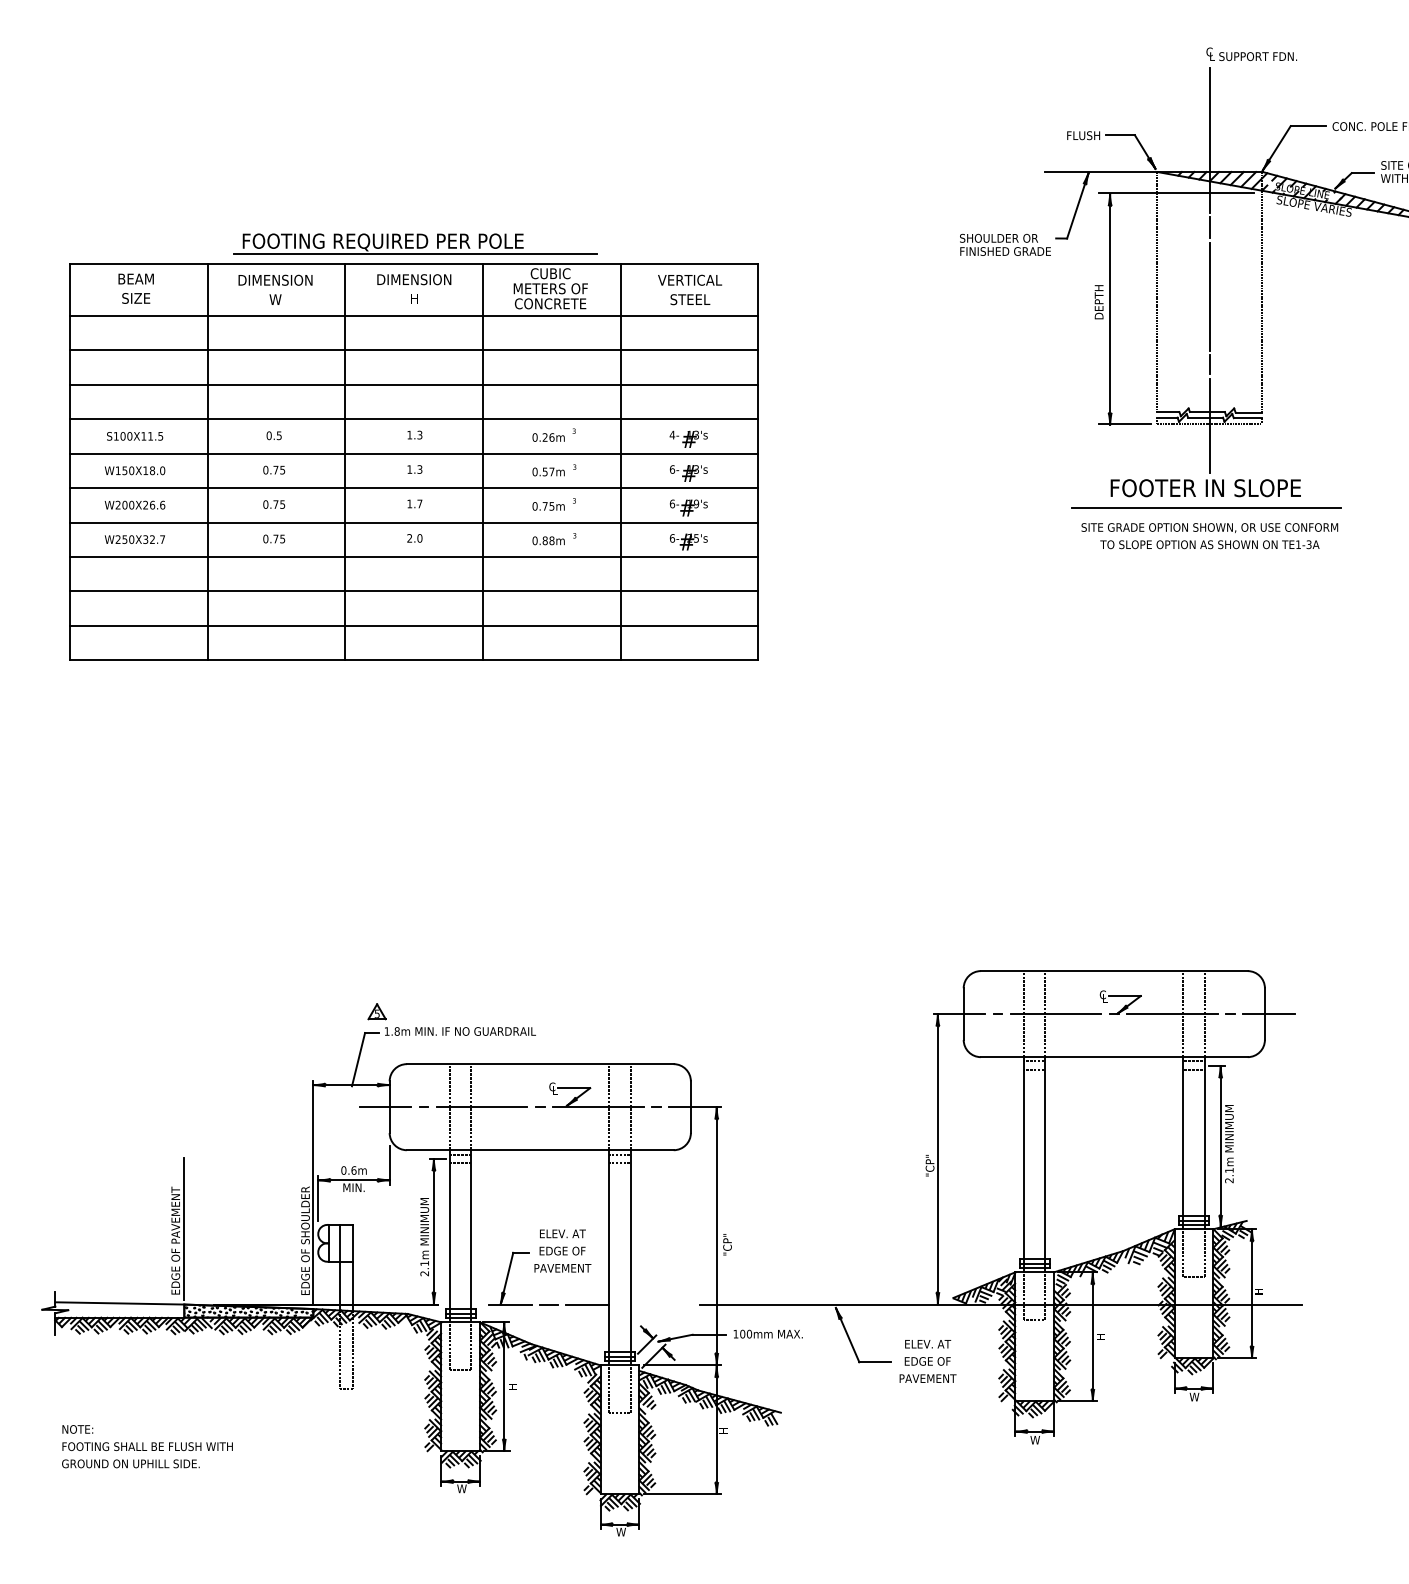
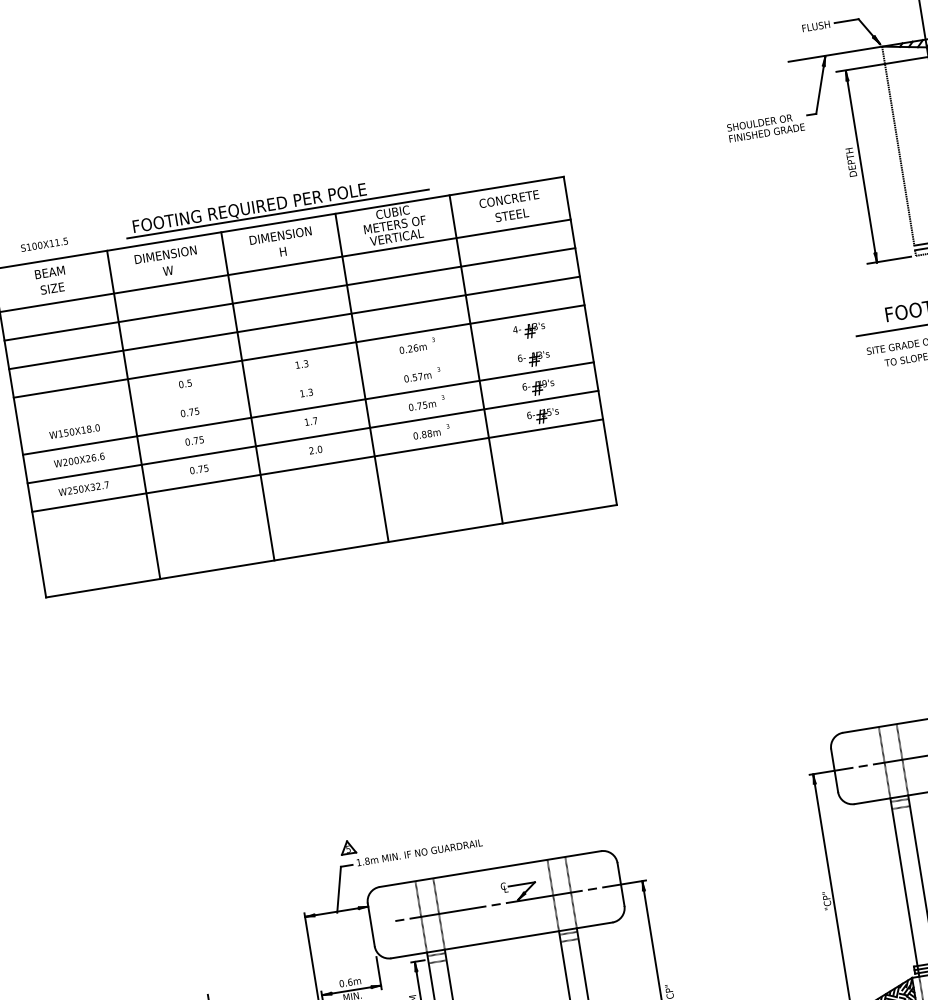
text: (689, 279) -> (508, 198), VERTICAL -> CONCRETE
text: (550, 303) -> (396, 237), CONCRETE -> VERTICAL
text: (135, 436) -> (44, 244), moved
line: (413, 453) -> (303, 379), removed
line: (413, 591) -> (321, 494), removed
line: (413, 625) -> (326, 522), removed
line: (385, 1107) -> (367, 925), removed

